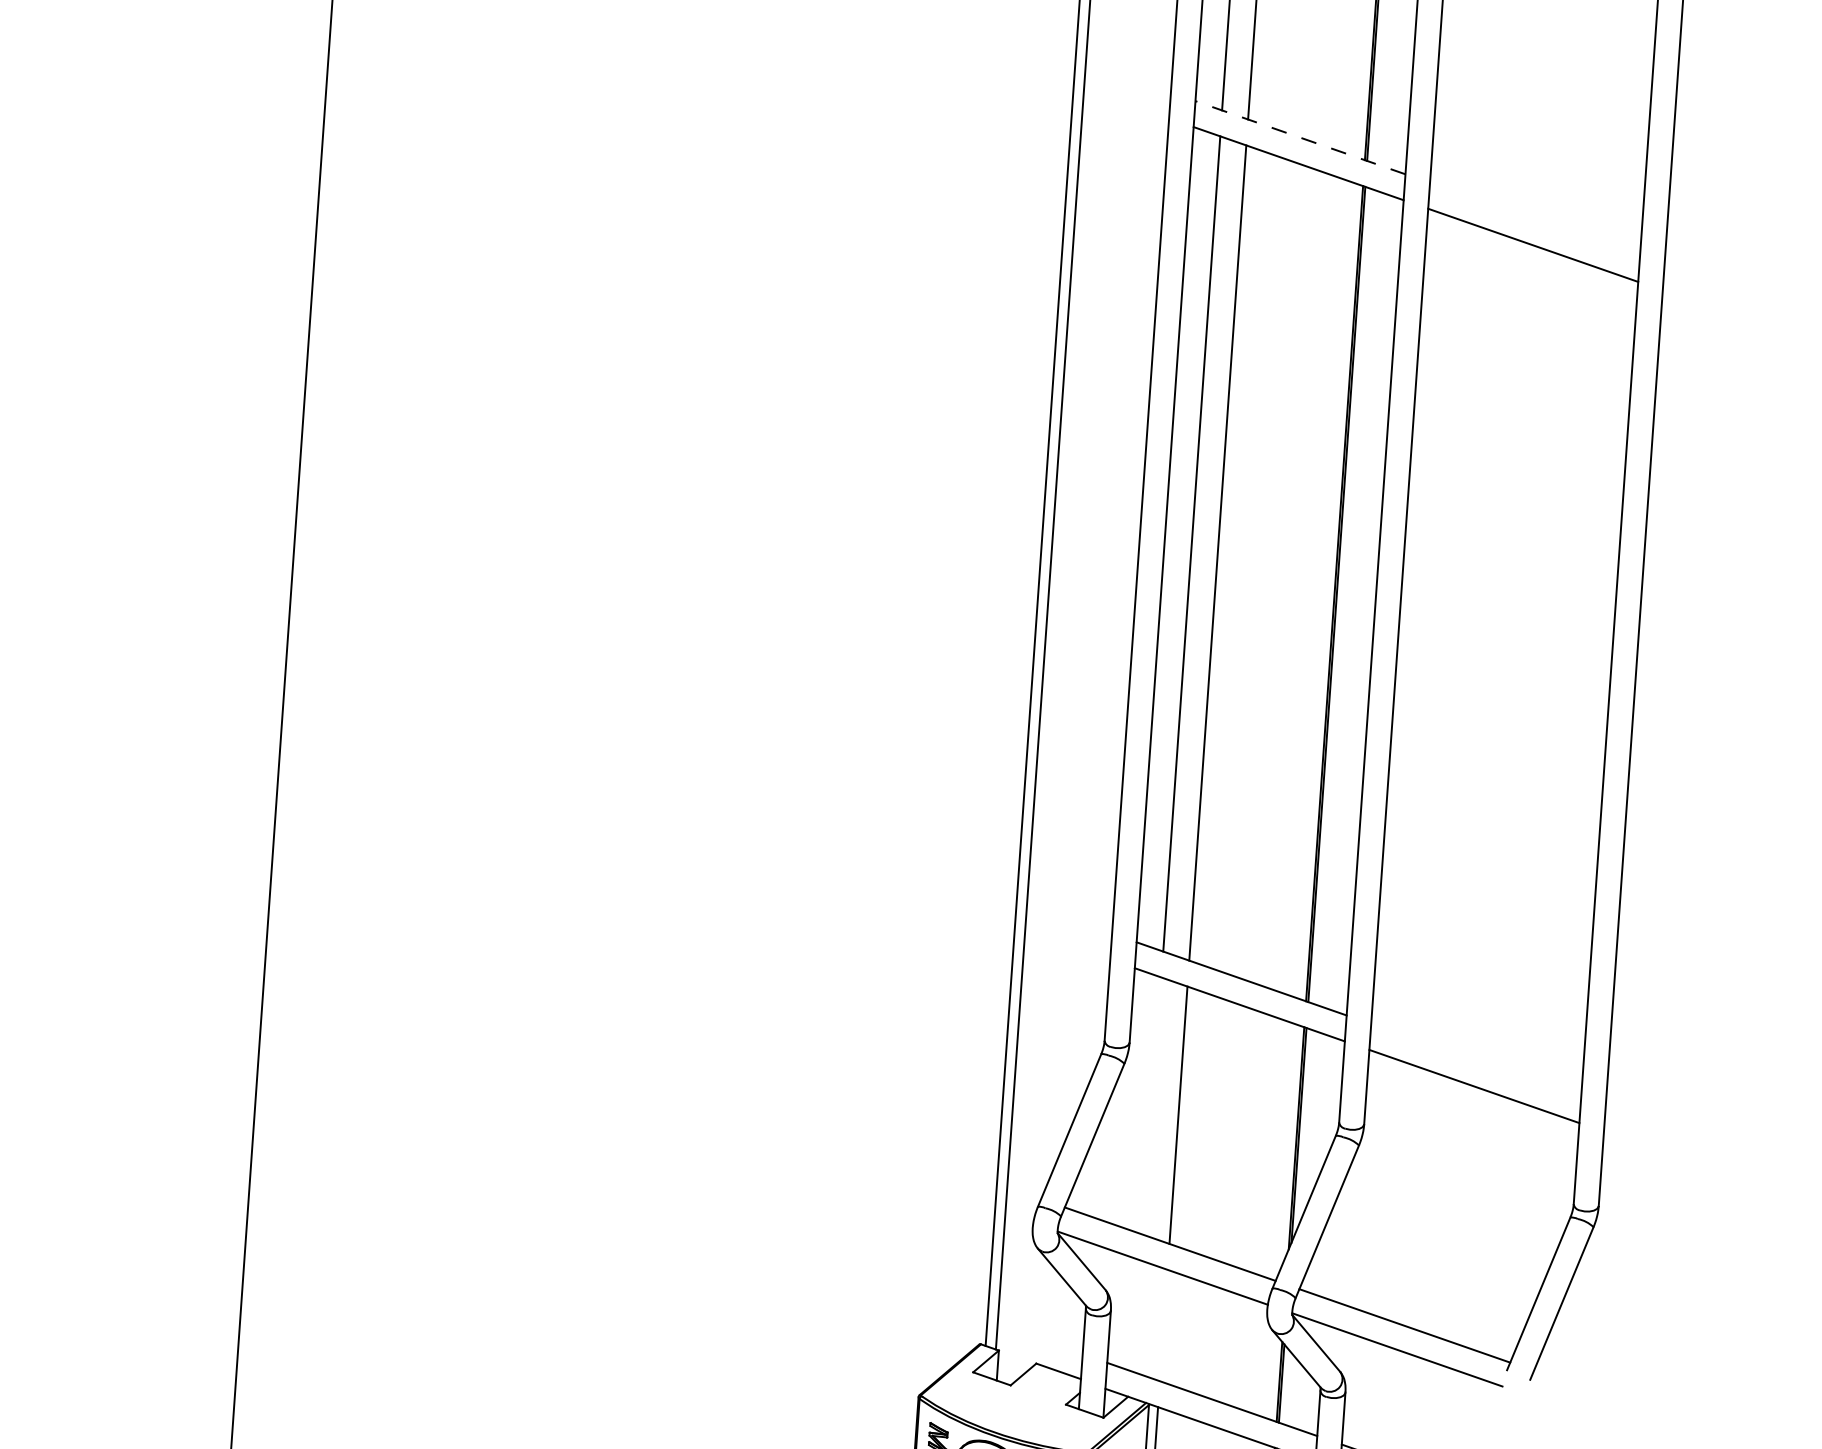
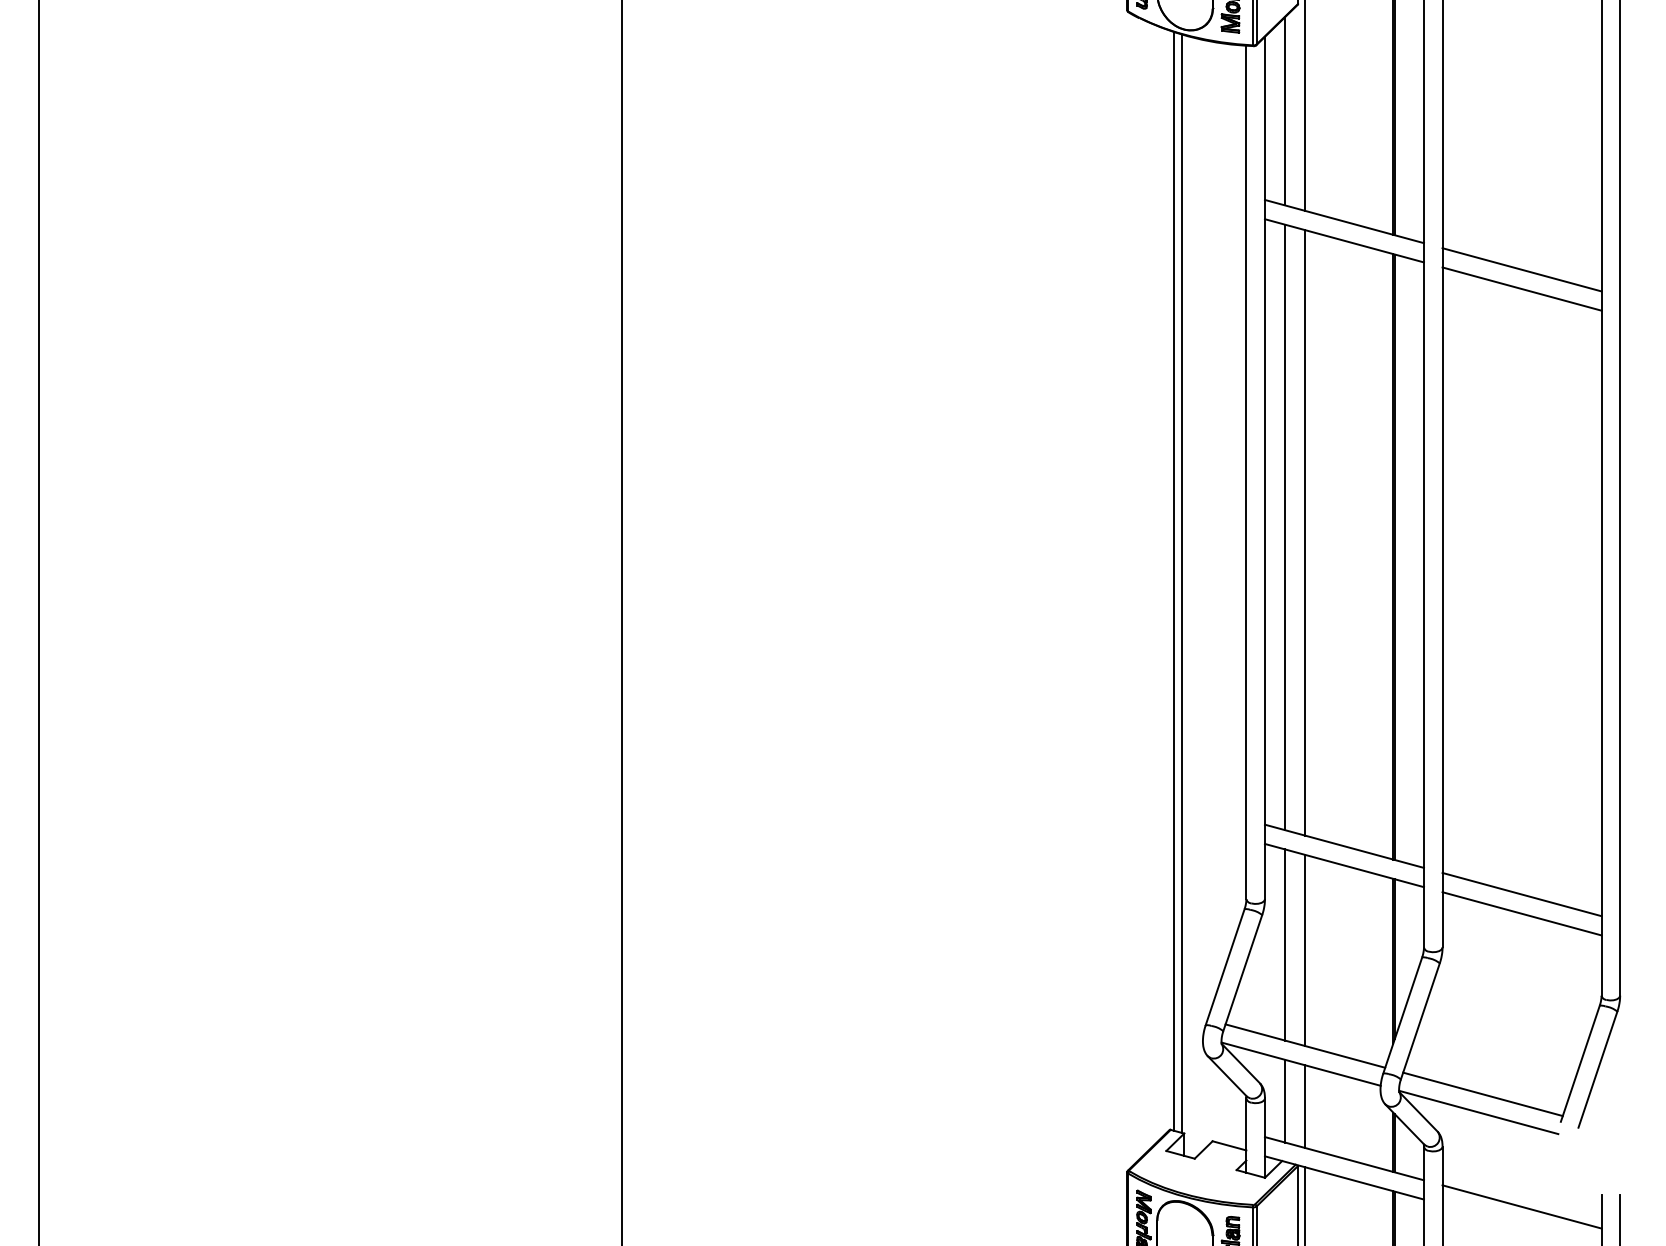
line: (1299, 137) -> (1343, 221), dashed -> solid
line: (1534, 218) -> (1521, 269), added
line: (1475, 1060) -> (1521, 894), added
line: (1153, 1105) -> (1285, 944), added
line: (1138, 1315) -> (1285, 1100), added
line: (1163, 1325) -> (1304, 1106), added

